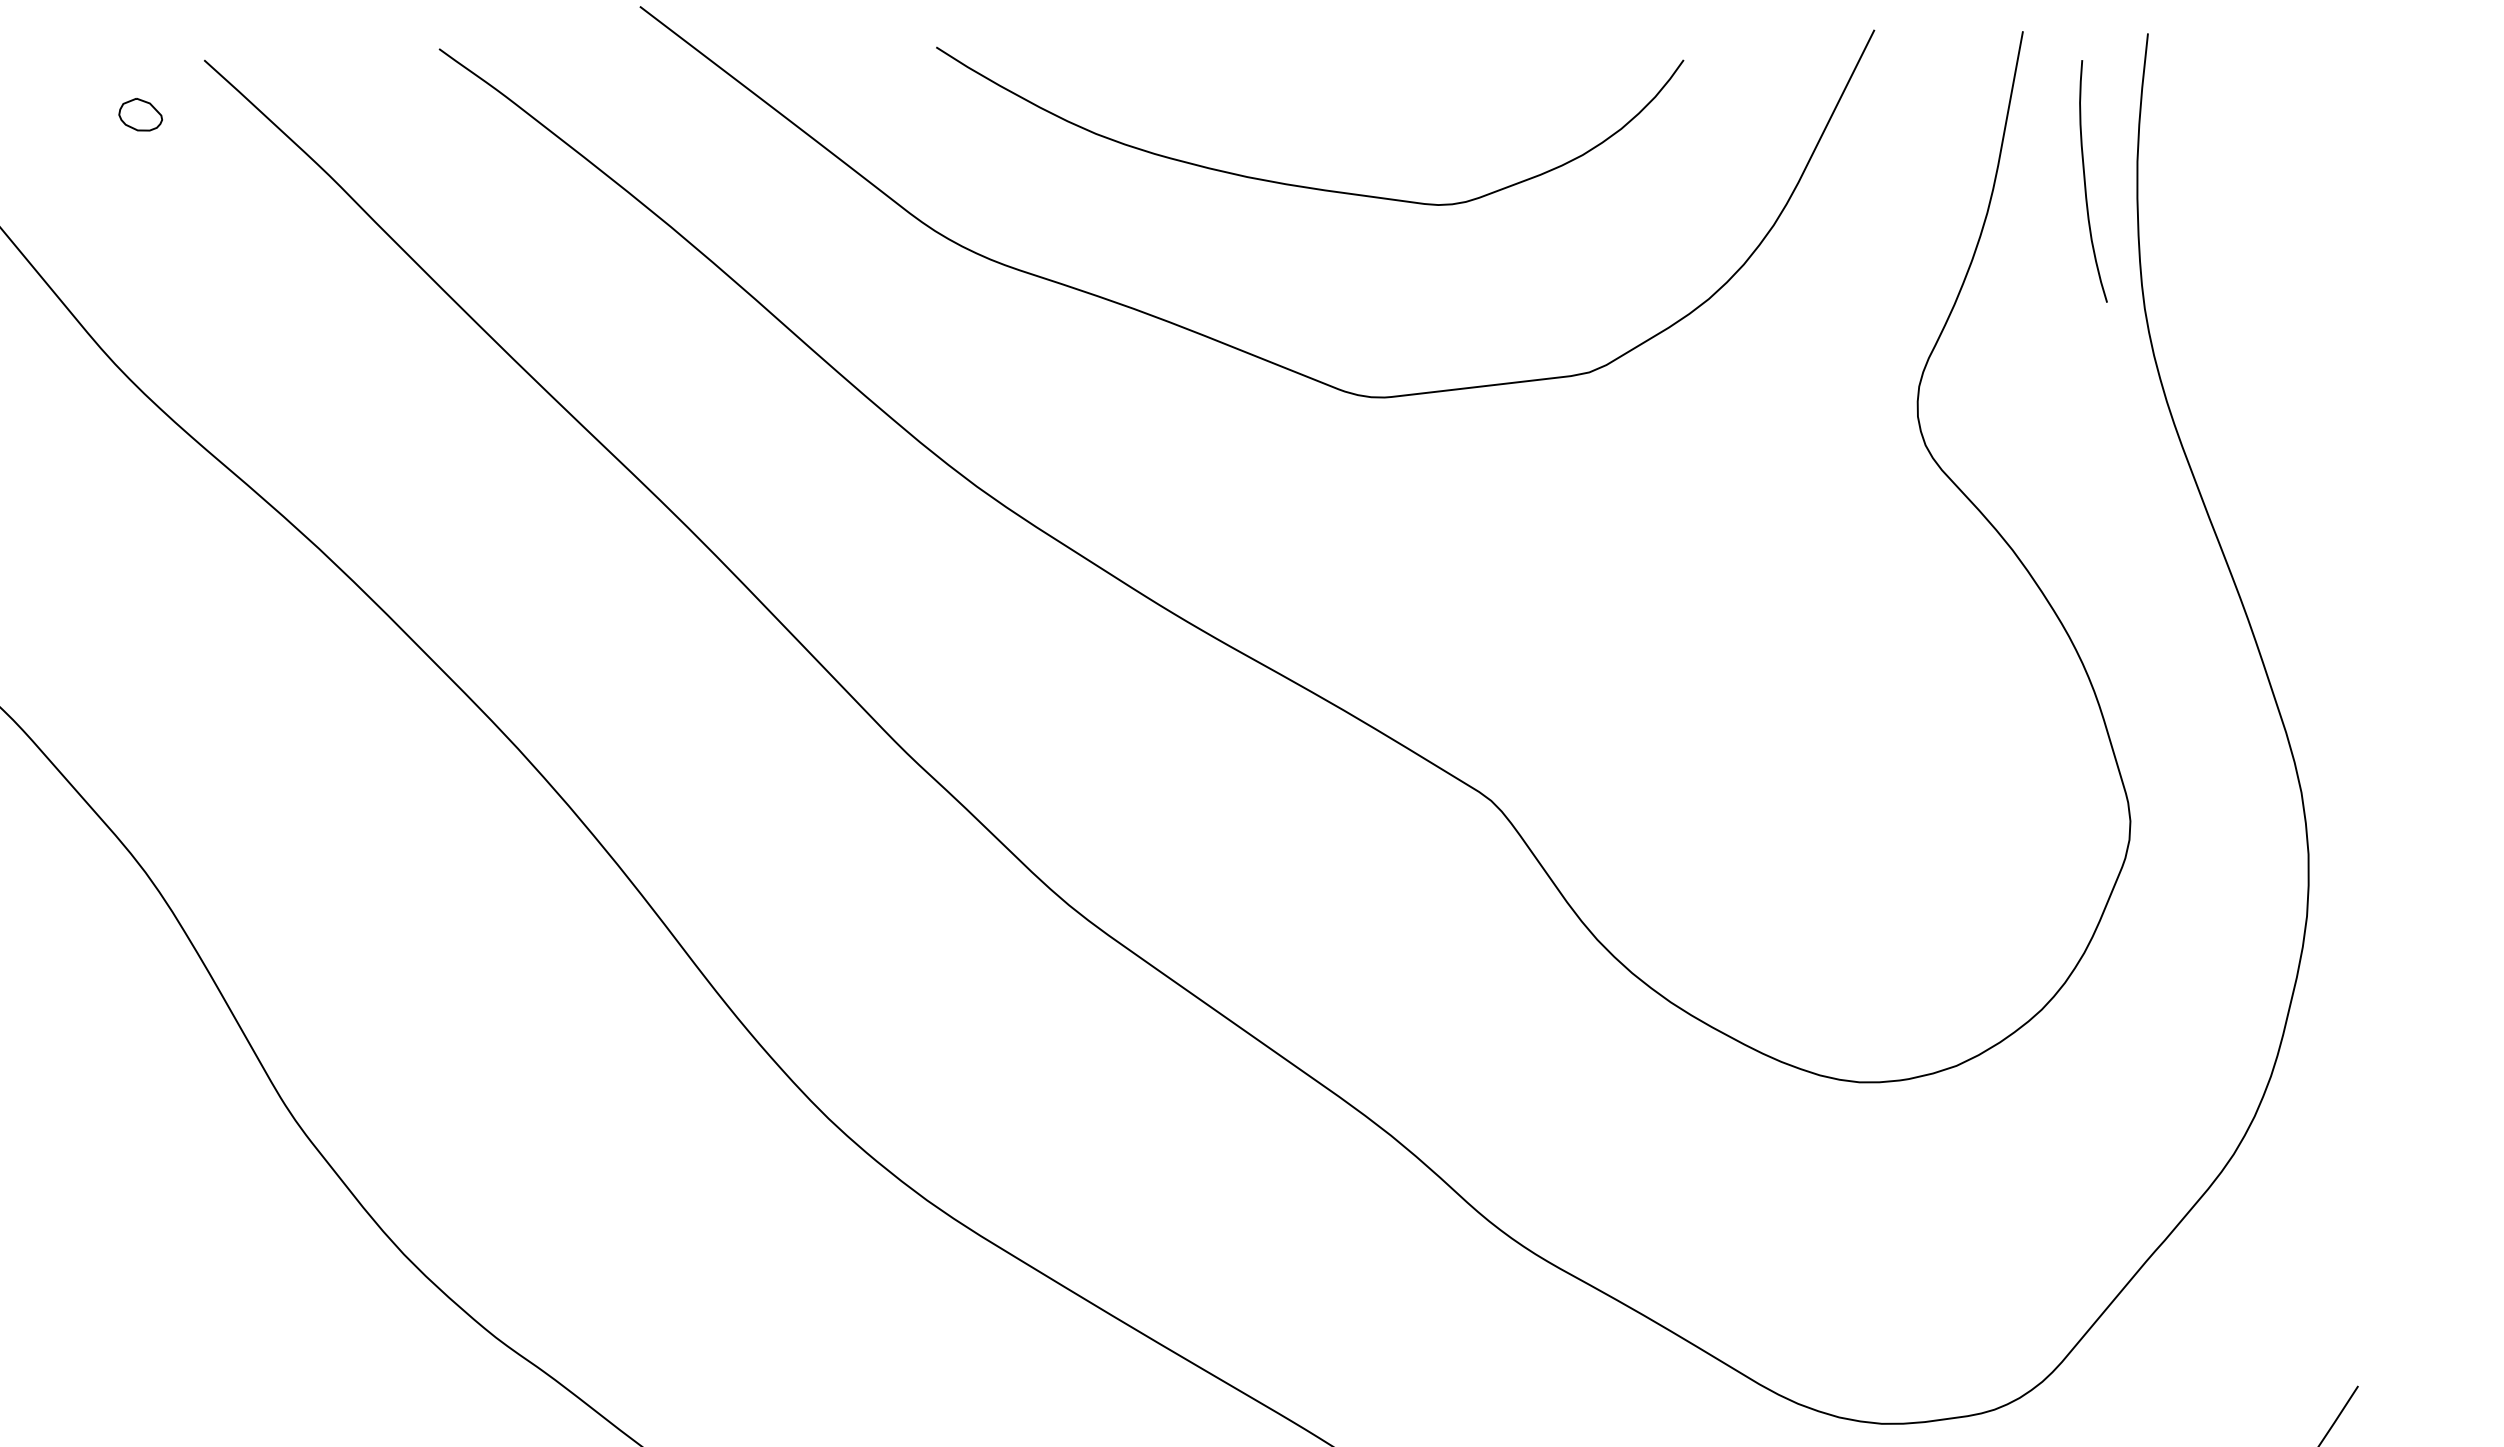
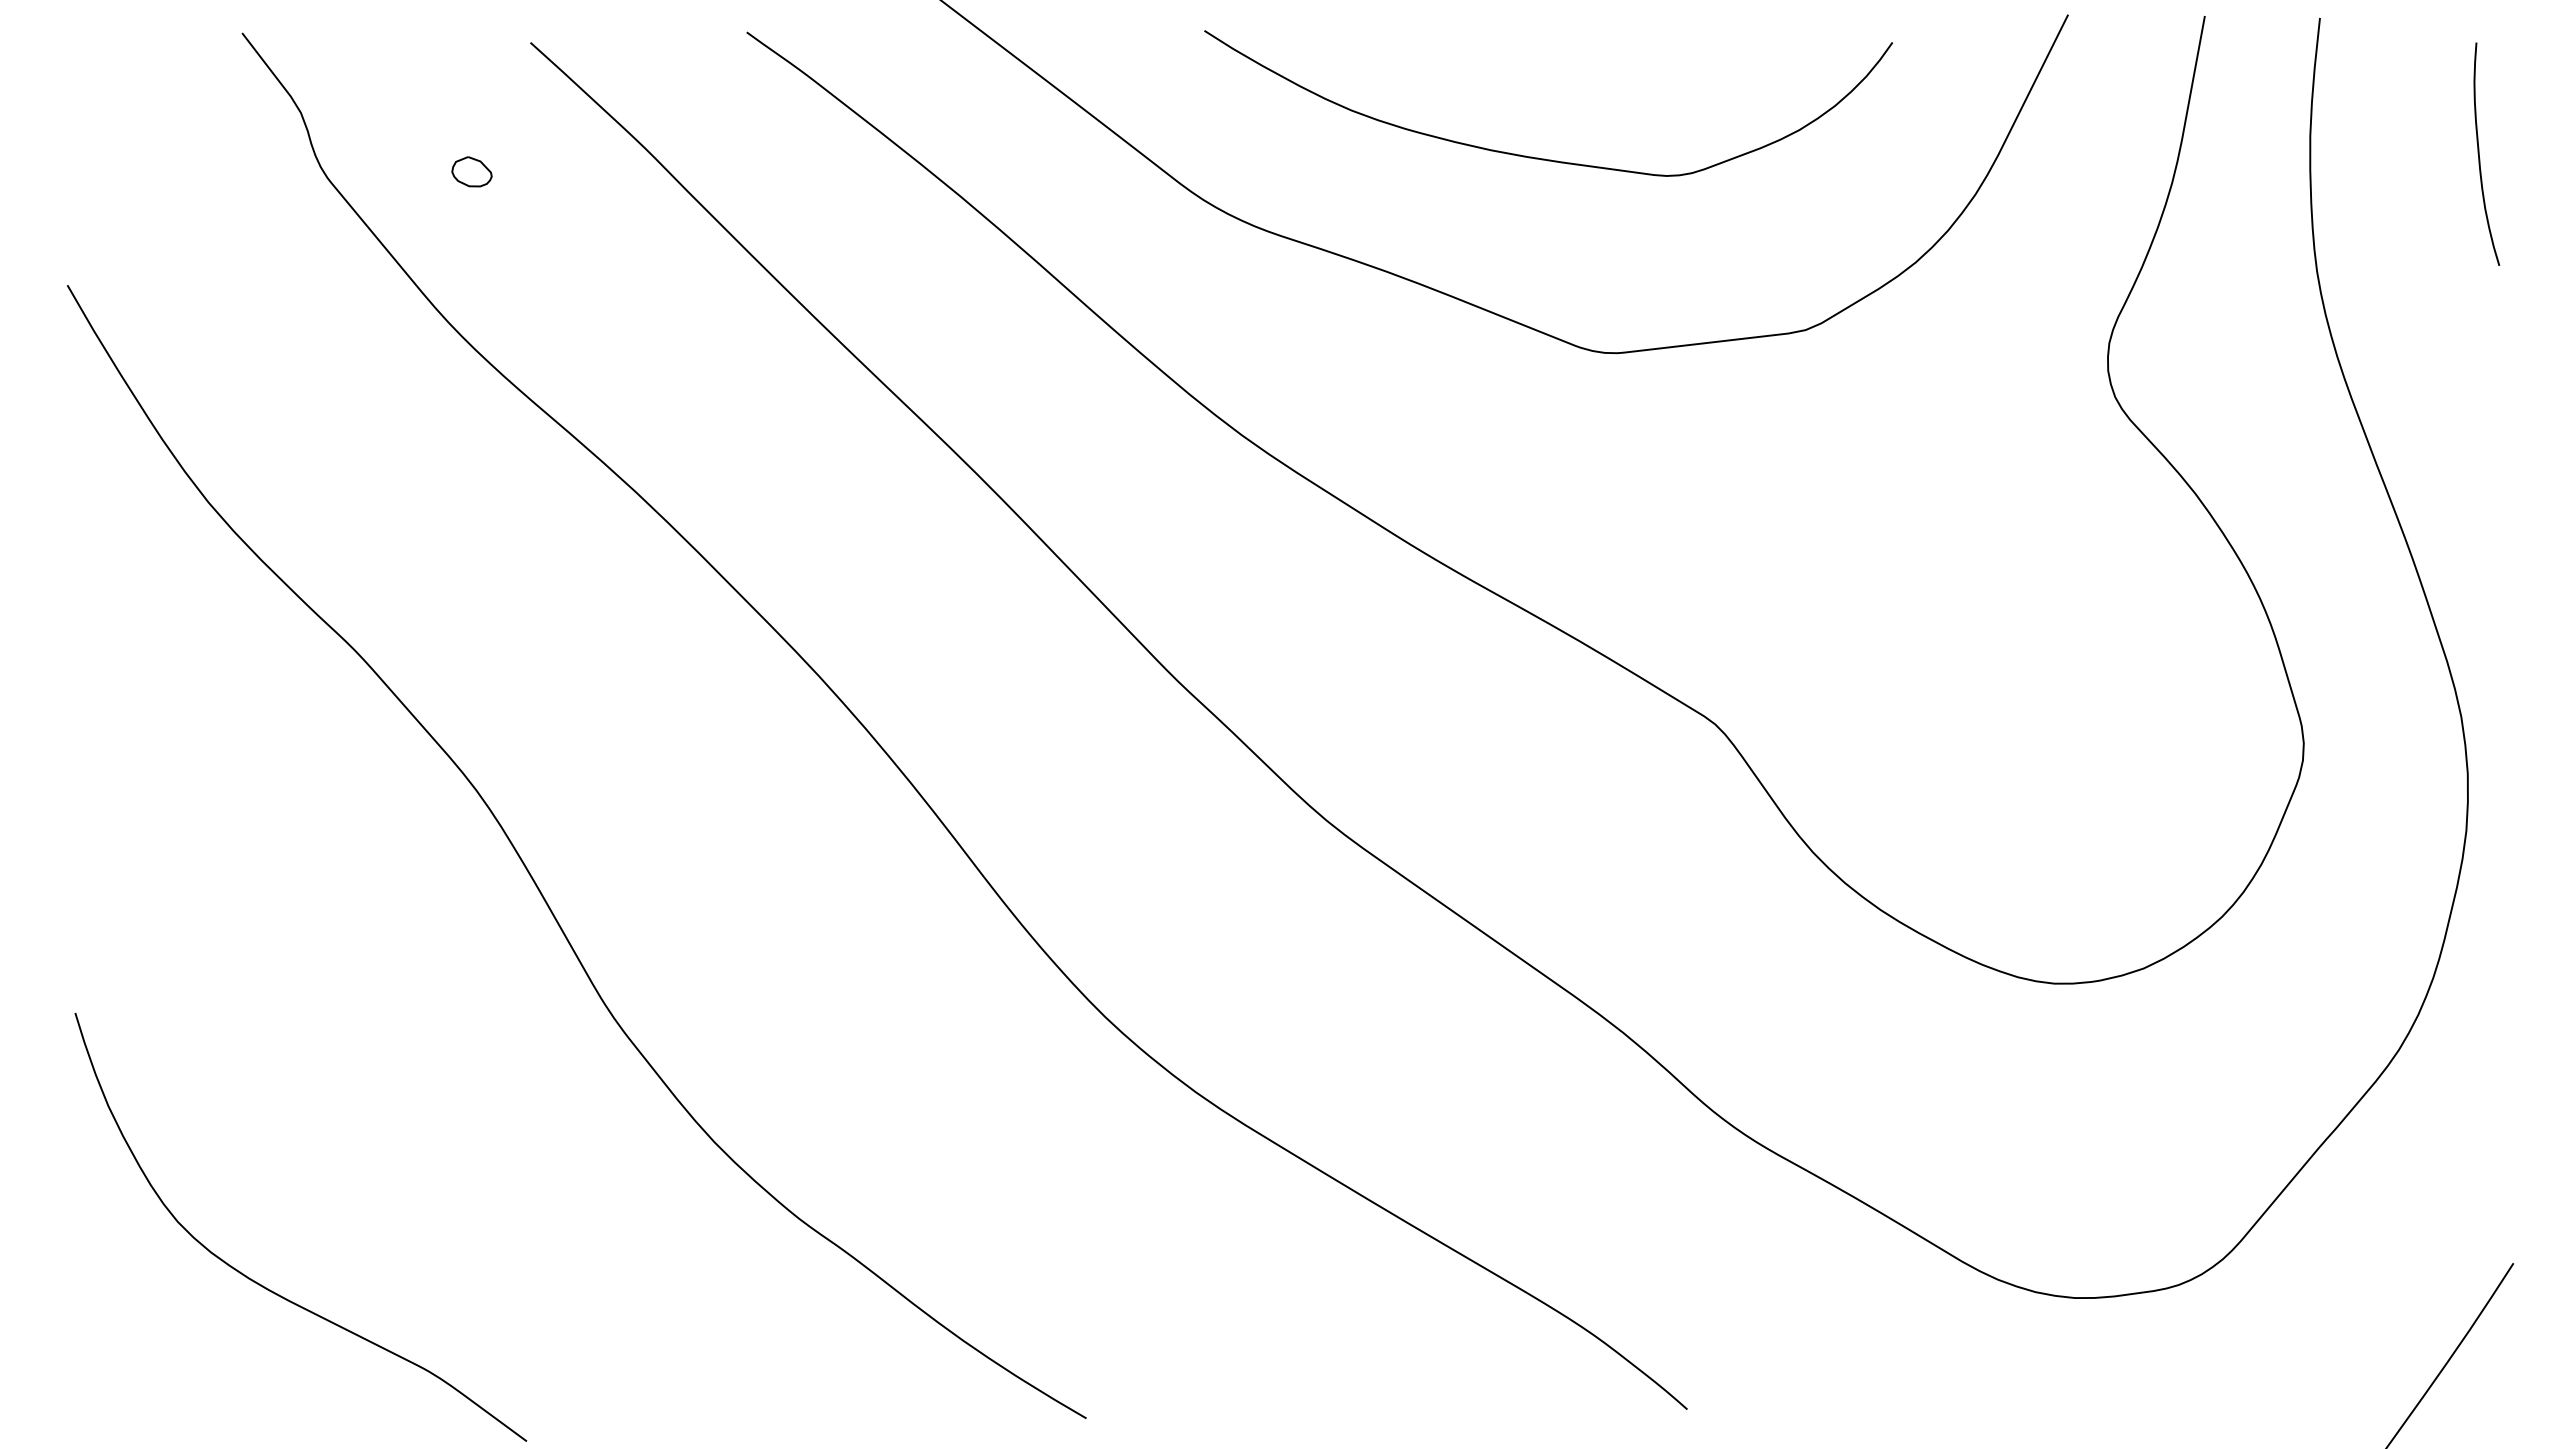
part: (140, 114) -> (471, 171), moved
curve: (2085, 180) -> (2479, 153), moved

